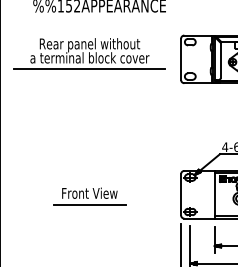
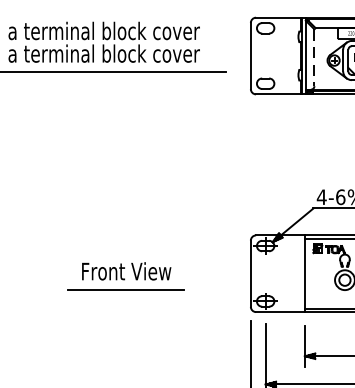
text: (89, 45) -> (103, 33), Rear panel without -> a terminal block cover
line: (220, 60) -> (314, 57), solid -> dashed
part: (89, 196) -> (126, 276), moved

